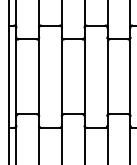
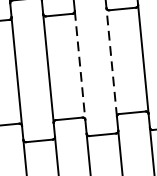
line: (107, 76) -> (111, 61), solid -> dashed
line: (84, 77) -> (79, 66), solid -> dashed

